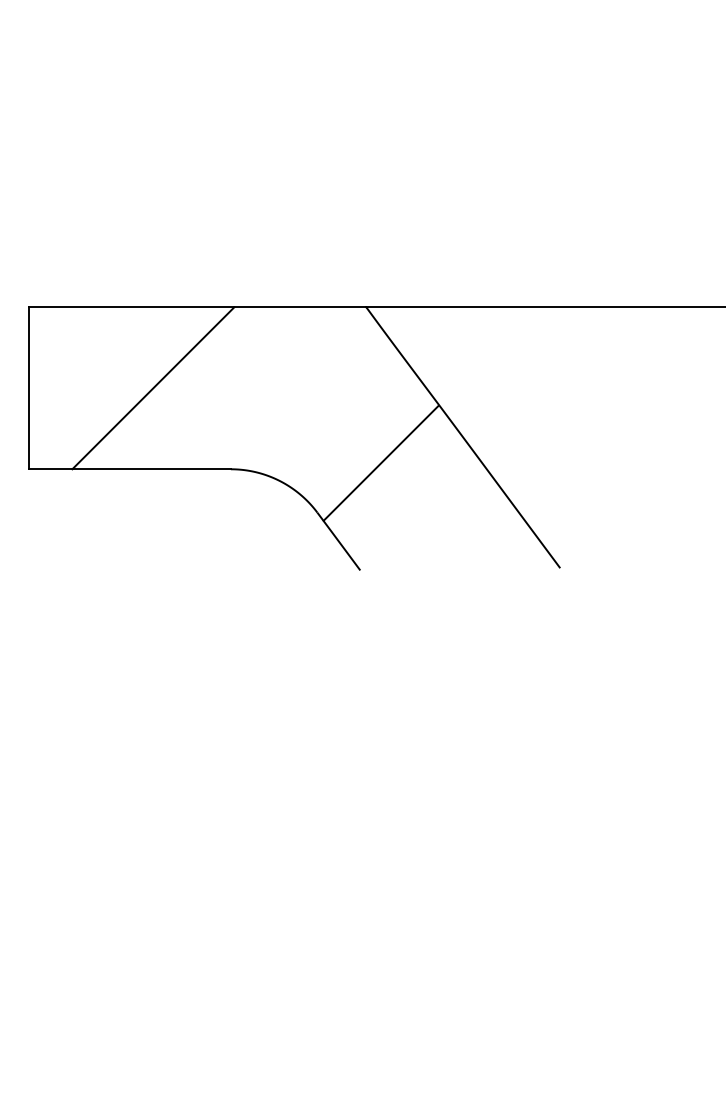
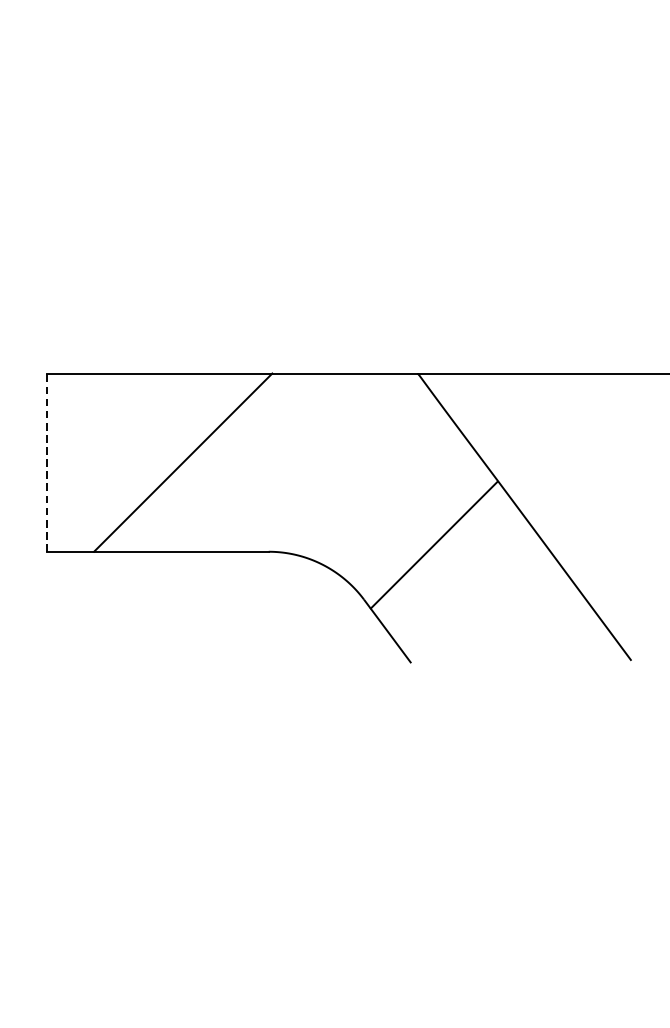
line: (29, 388) -> (46, 462), solid -> dashed

